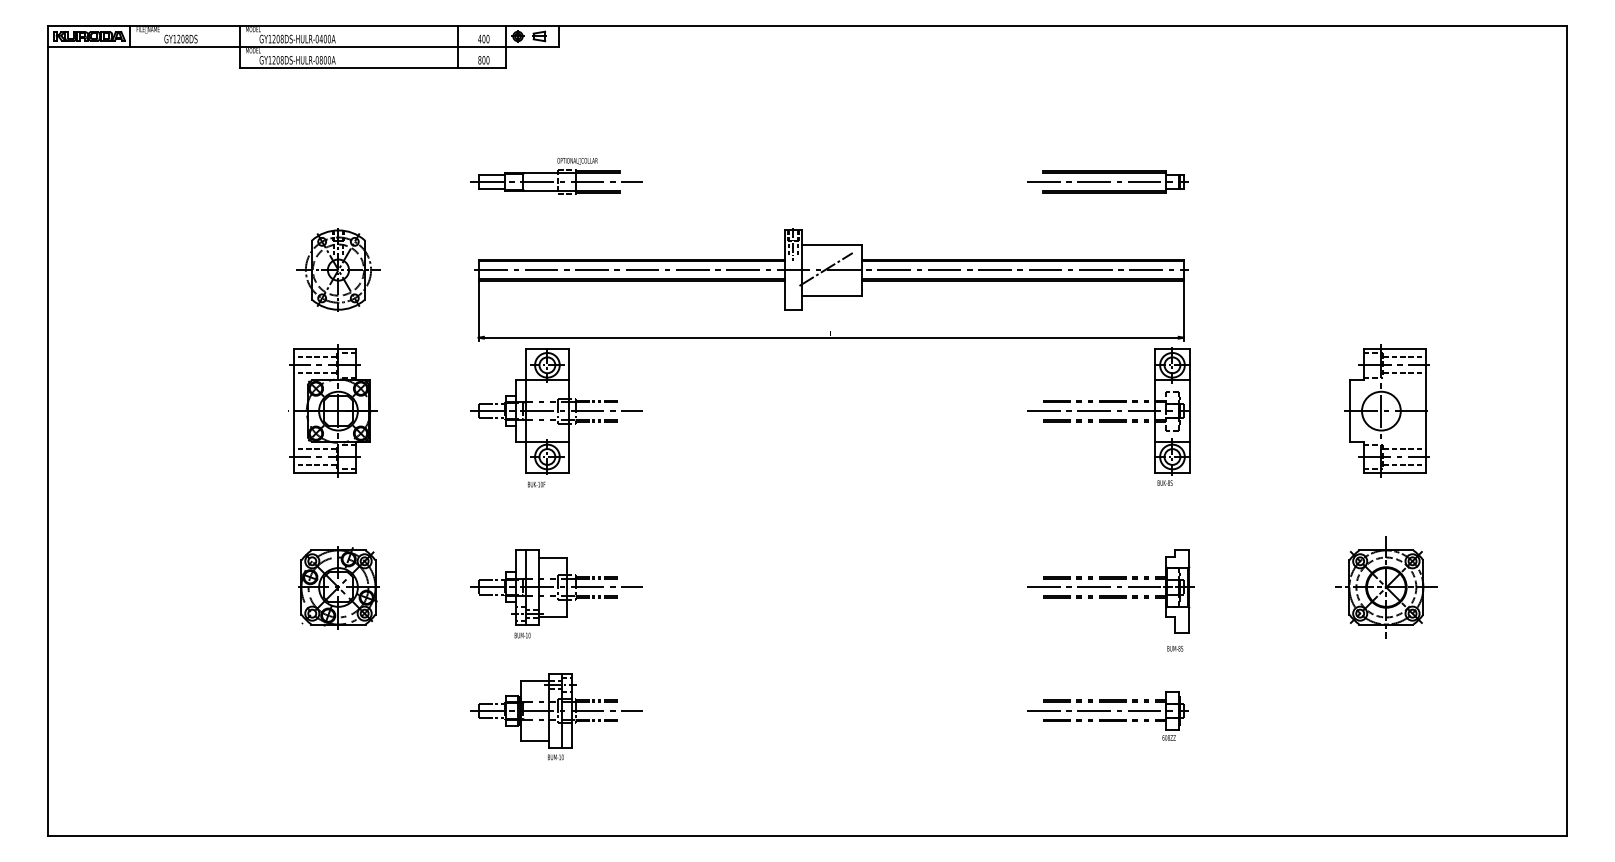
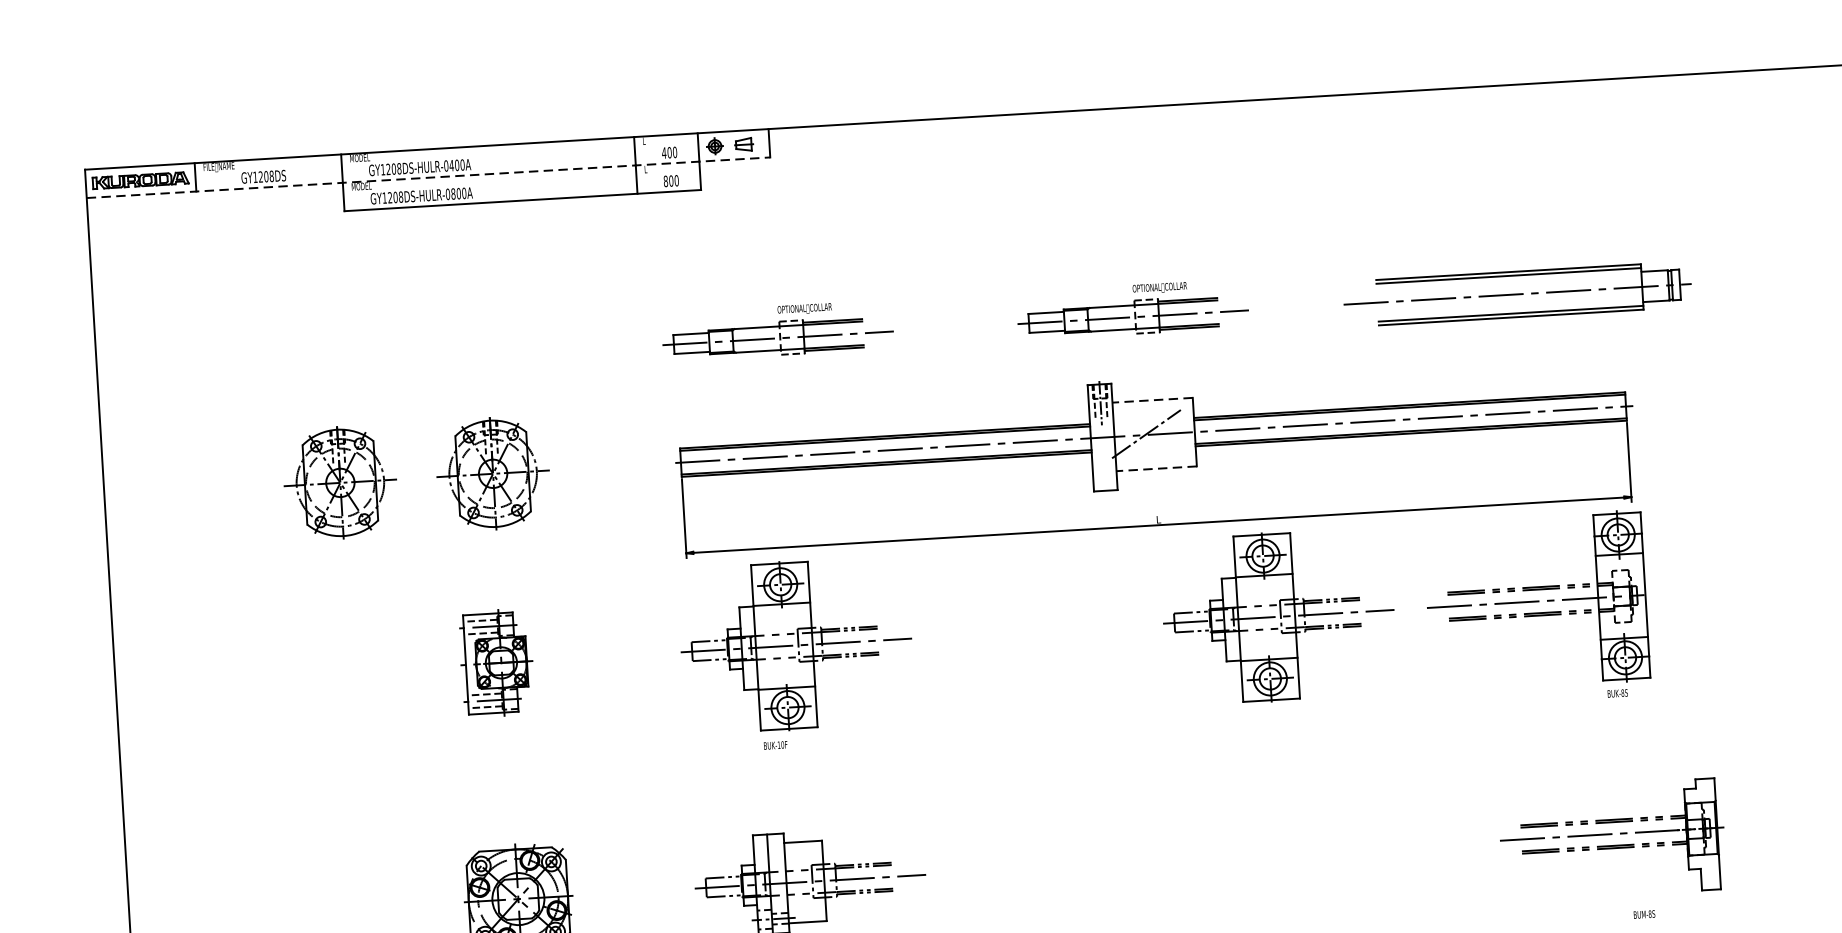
line: (304, 47) -> (429, 178), solid -> dashed
part: (821, 176) -> (1132, 309), added
part: (1107, 181) -> (1516, 293), size x1.6
line: (832, 244) -> (1153, 400), solid -> dashed
part: (224, 269) -> (340, 482), added
line: (832, 295) -> (1157, 468), solid -> dashed
part: (332, 410) -> (496, 662), size x0.6
part: (916, 411) -> (1278, 617), added
part: (1110, 591) -> (1612, 839), moved

